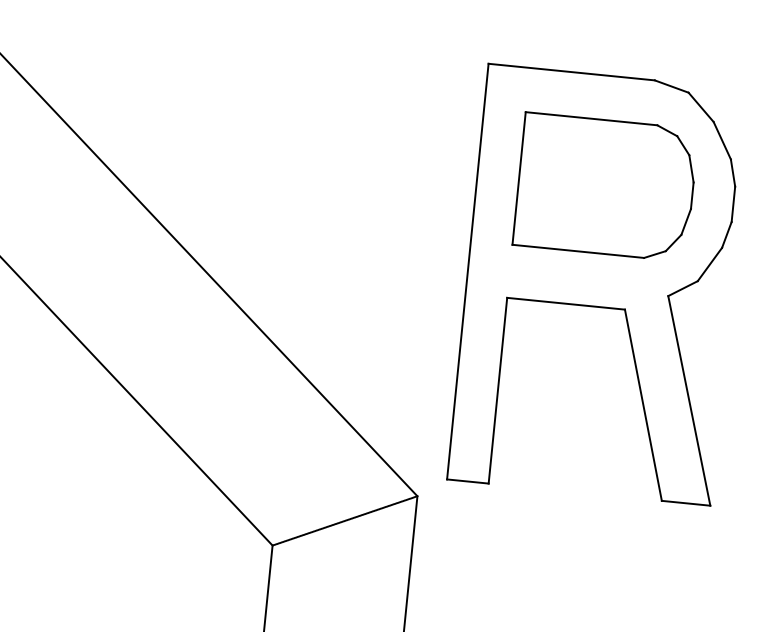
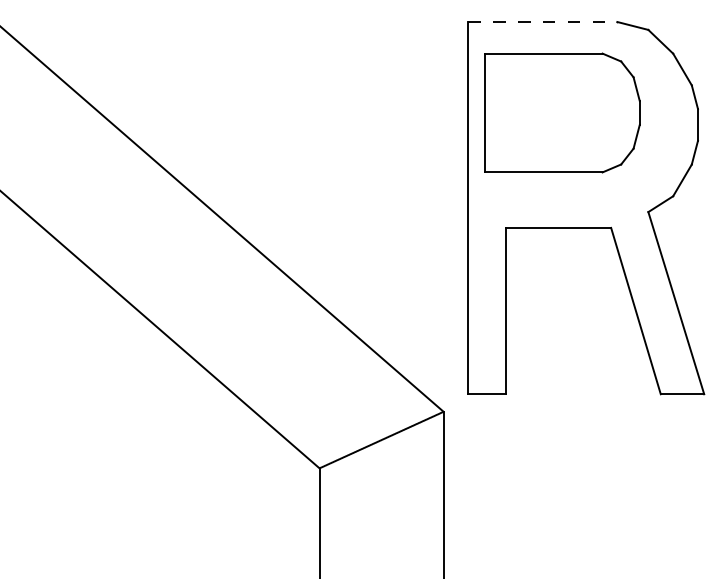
line: (572, 72) -> (543, 22), solid -> dashed
part: (606, 186) -> (562, 112), moved

